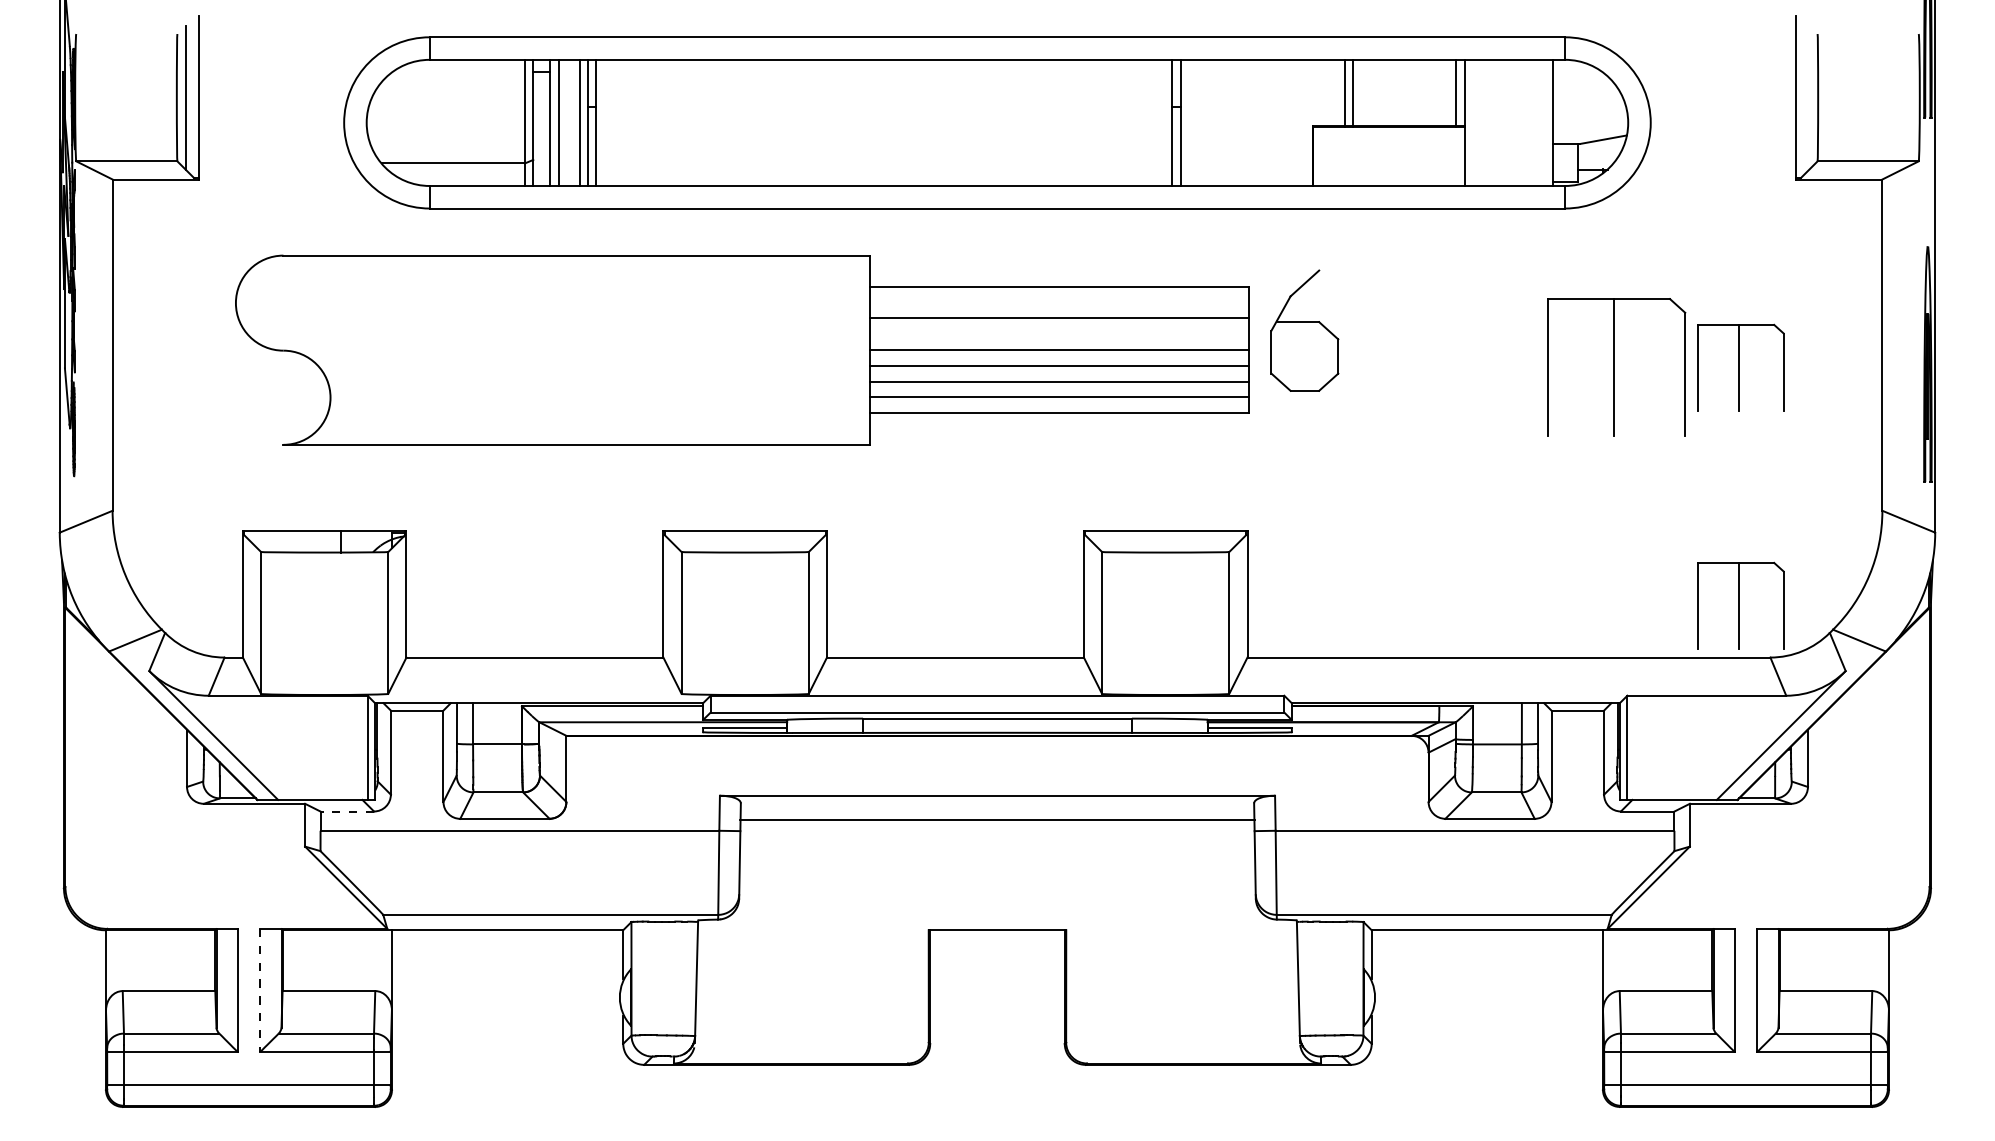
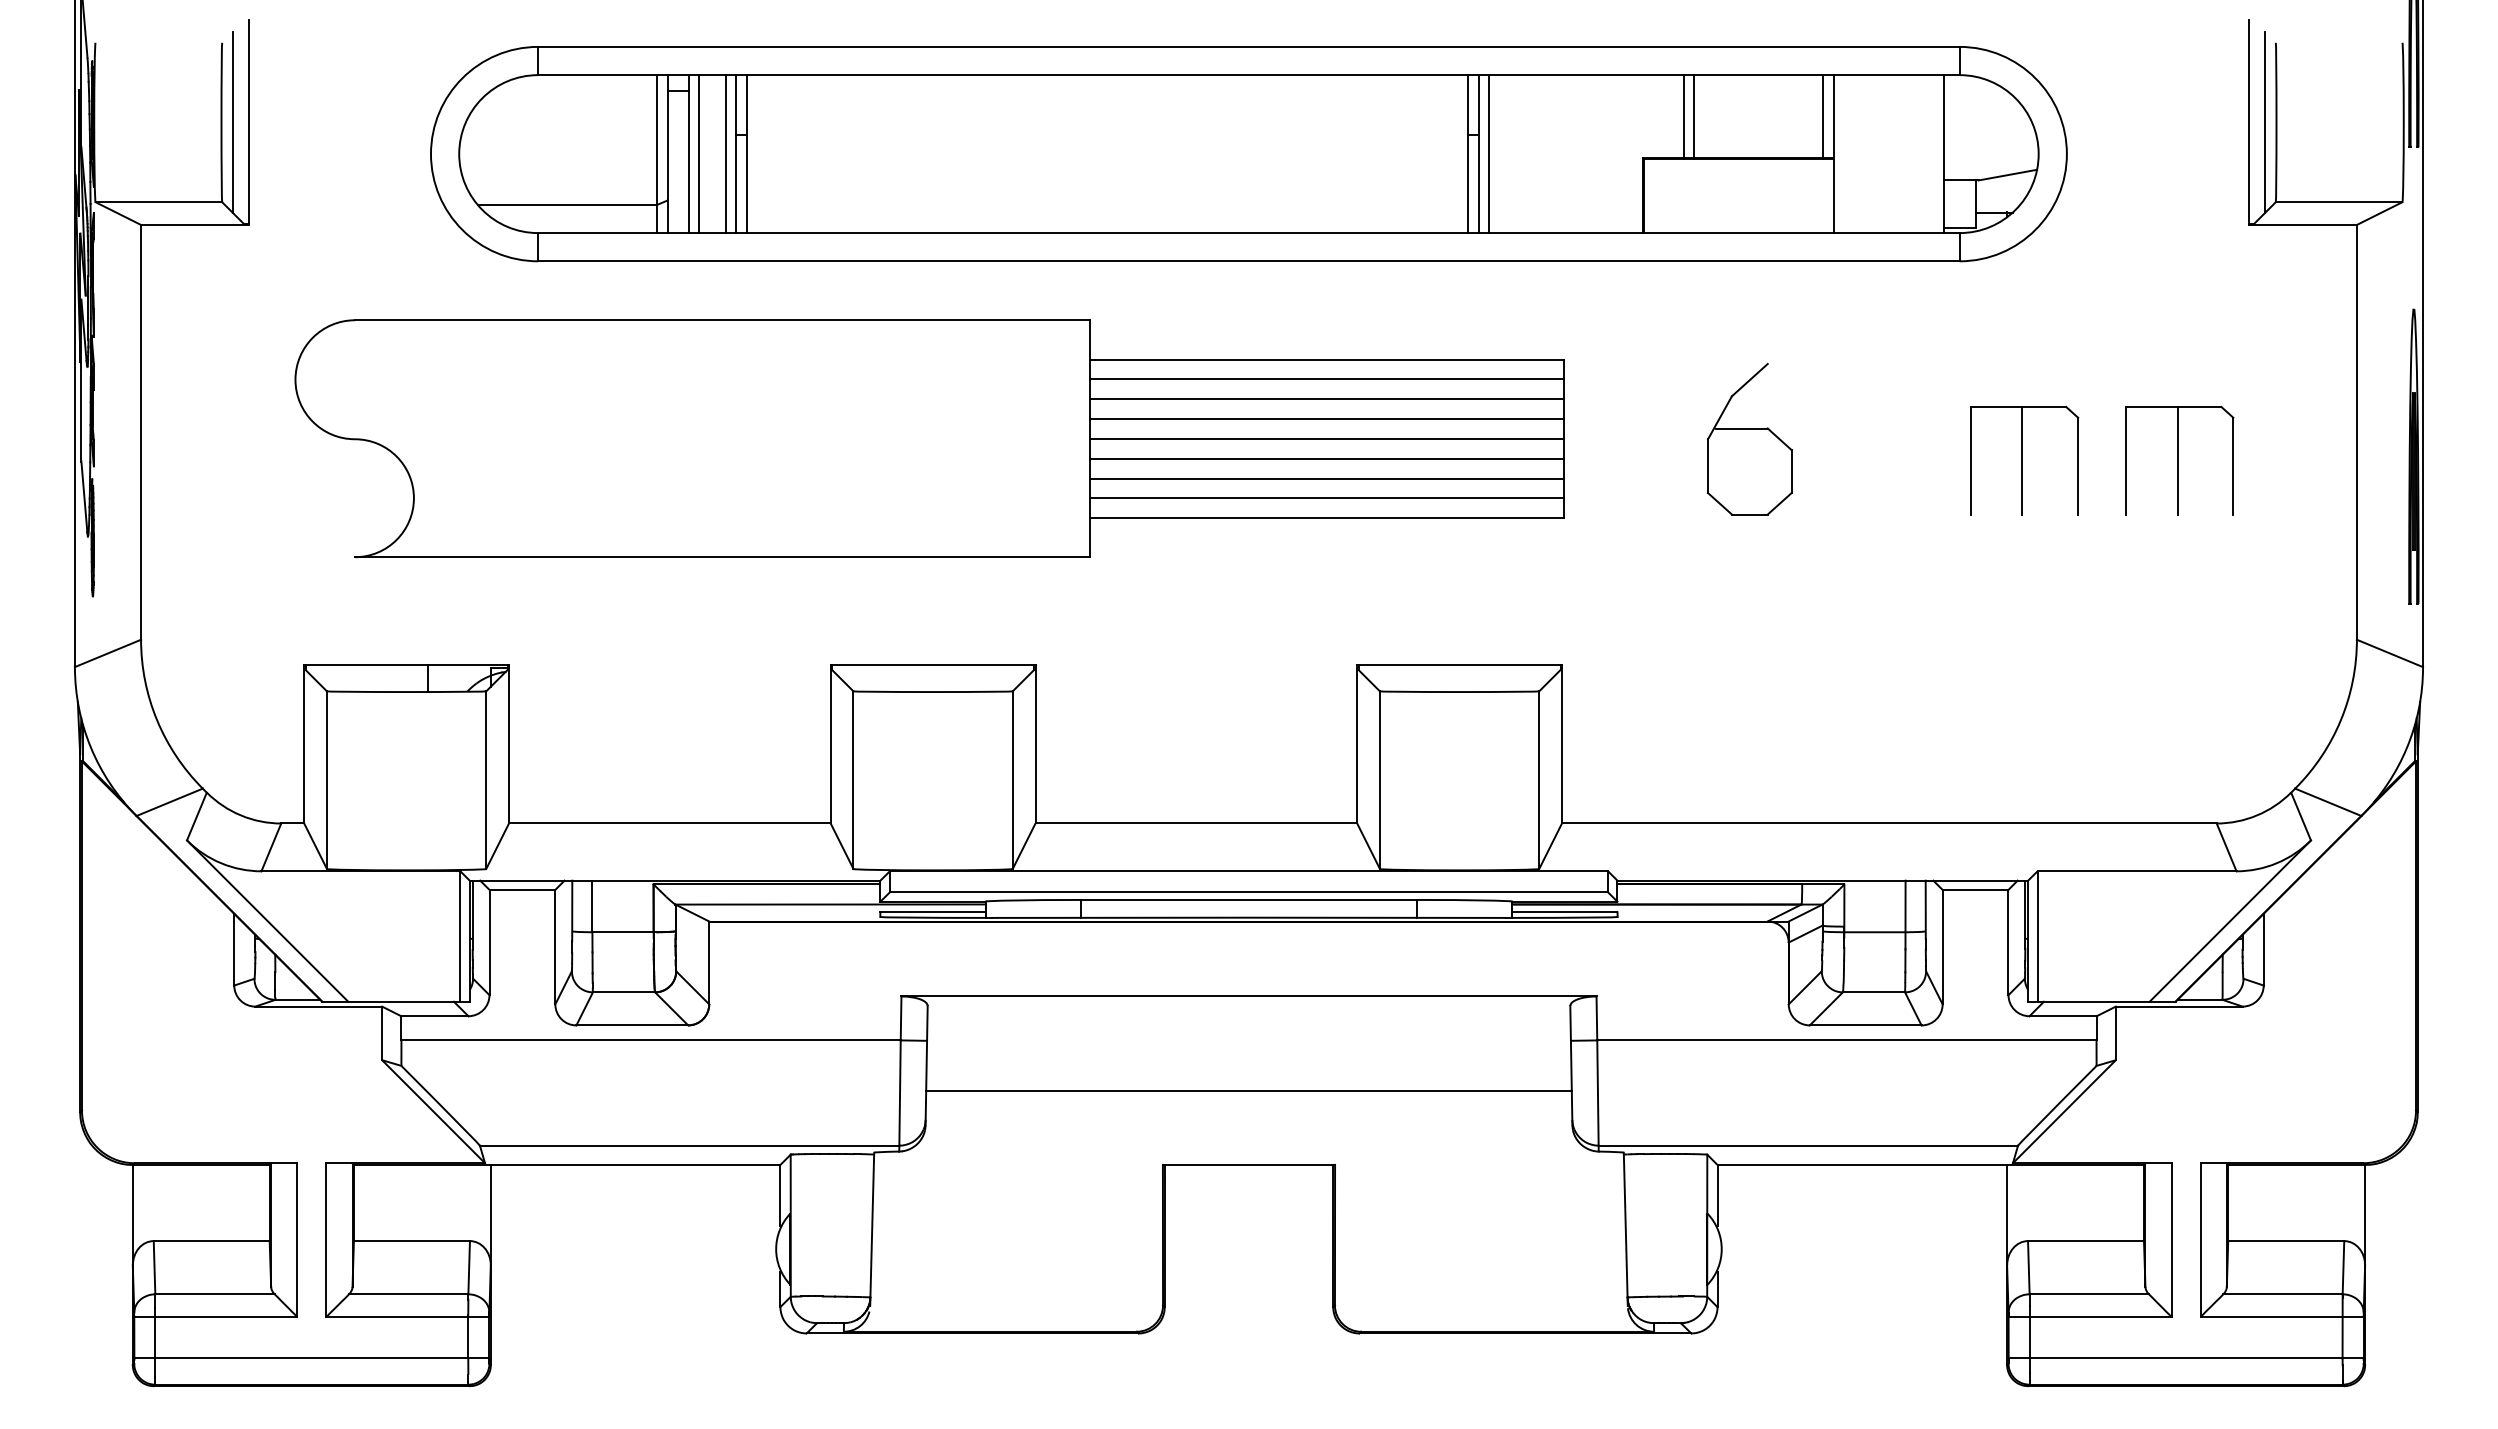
line: (1809, 97) -> (2265, 122), added
line: (1189, 123) -> (1489, 154), added
line: (1059, 302) -> (1326, 378), added
part: (1304, 330) -> (1749, 438), moved
line: (1059, 334) -> (1326, 418), added
part: (1616, 367) -> (2024, 460), size x0.62
part: (1740, 605) -> (2179, 758), removed
line: (346, 811) -> (434, 1016), dashed -> solid
line: (997, 819) -> (1248, 1091), moved
line: (260, 990) -> (326, 1240), dashed -> solid

